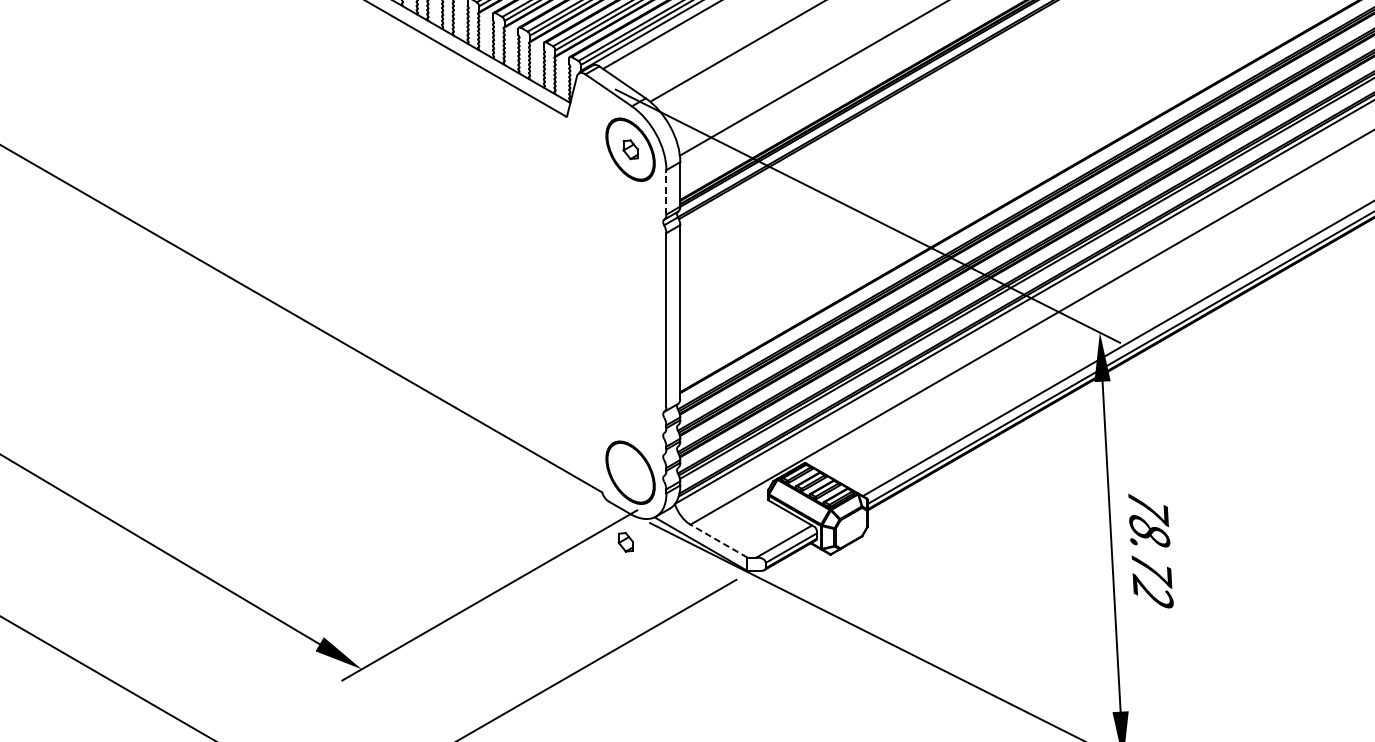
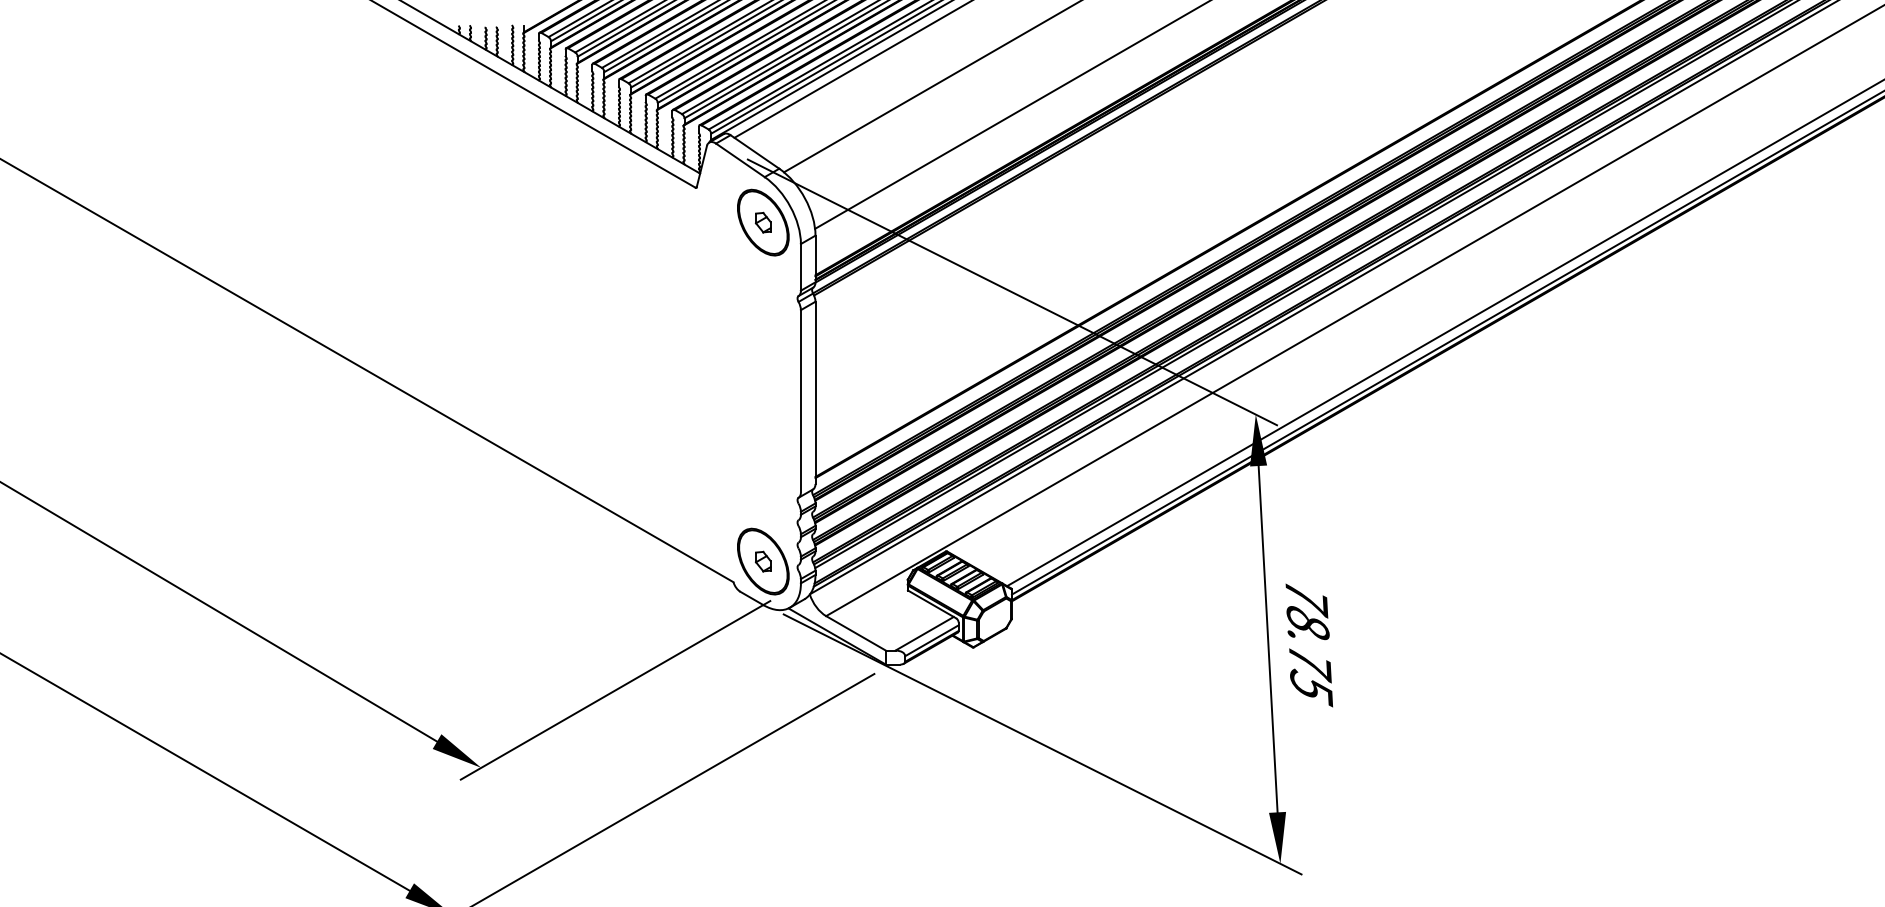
line: (666, 191) -> (800, 266), dashed -> solid
line: (718, 541) -> (855, 633), dashed -> solid
part: (625, 542) -> (763, 561), moved
text: (1152, 592) -> (1311, 687), 78.72 -> 78.75

